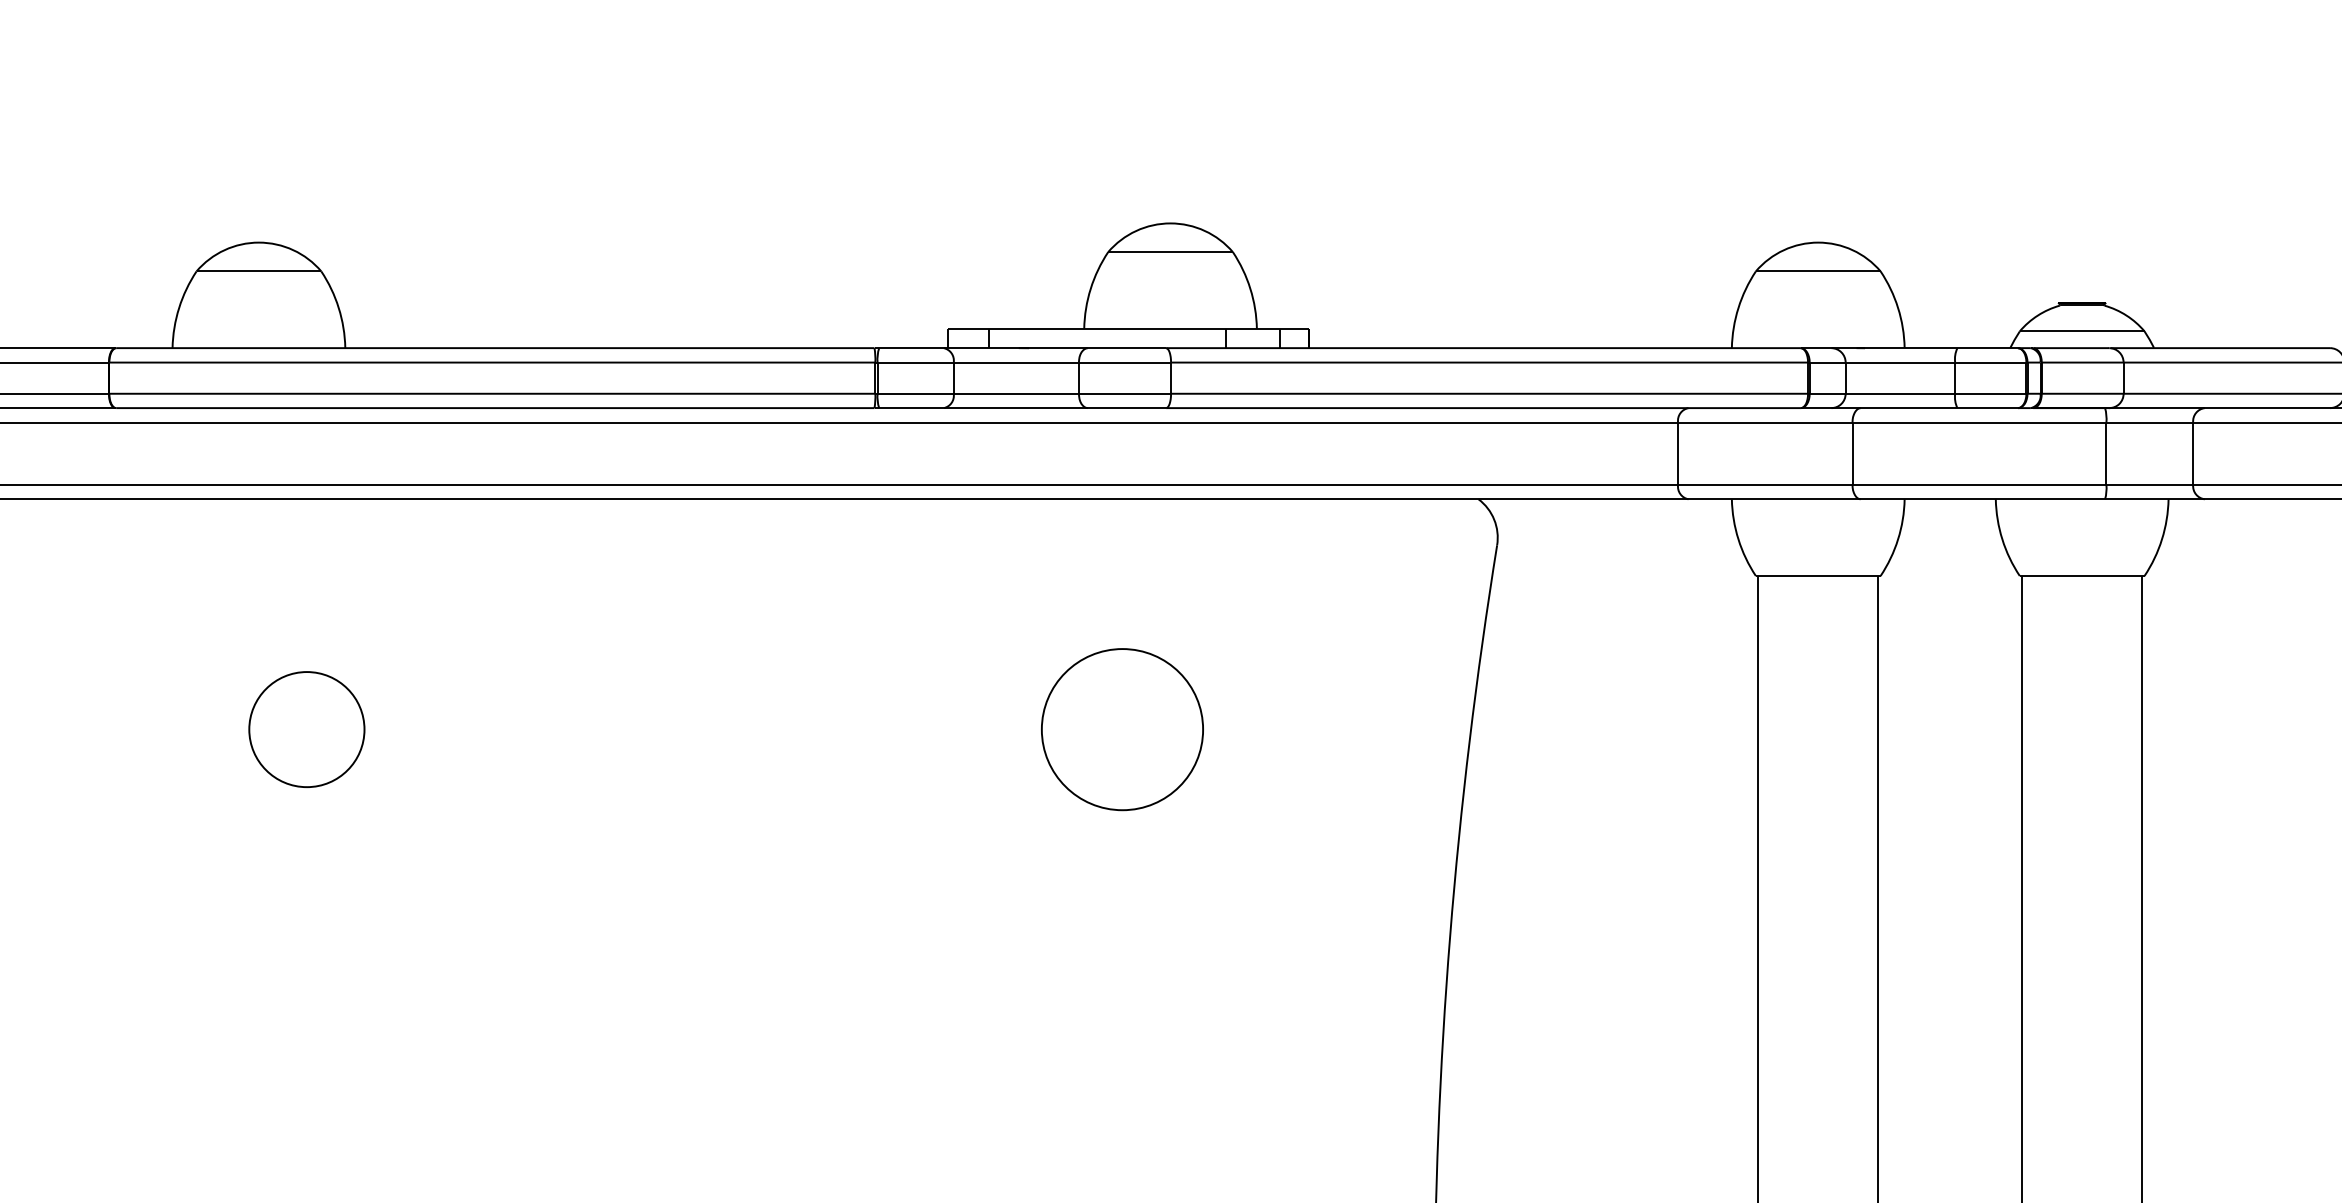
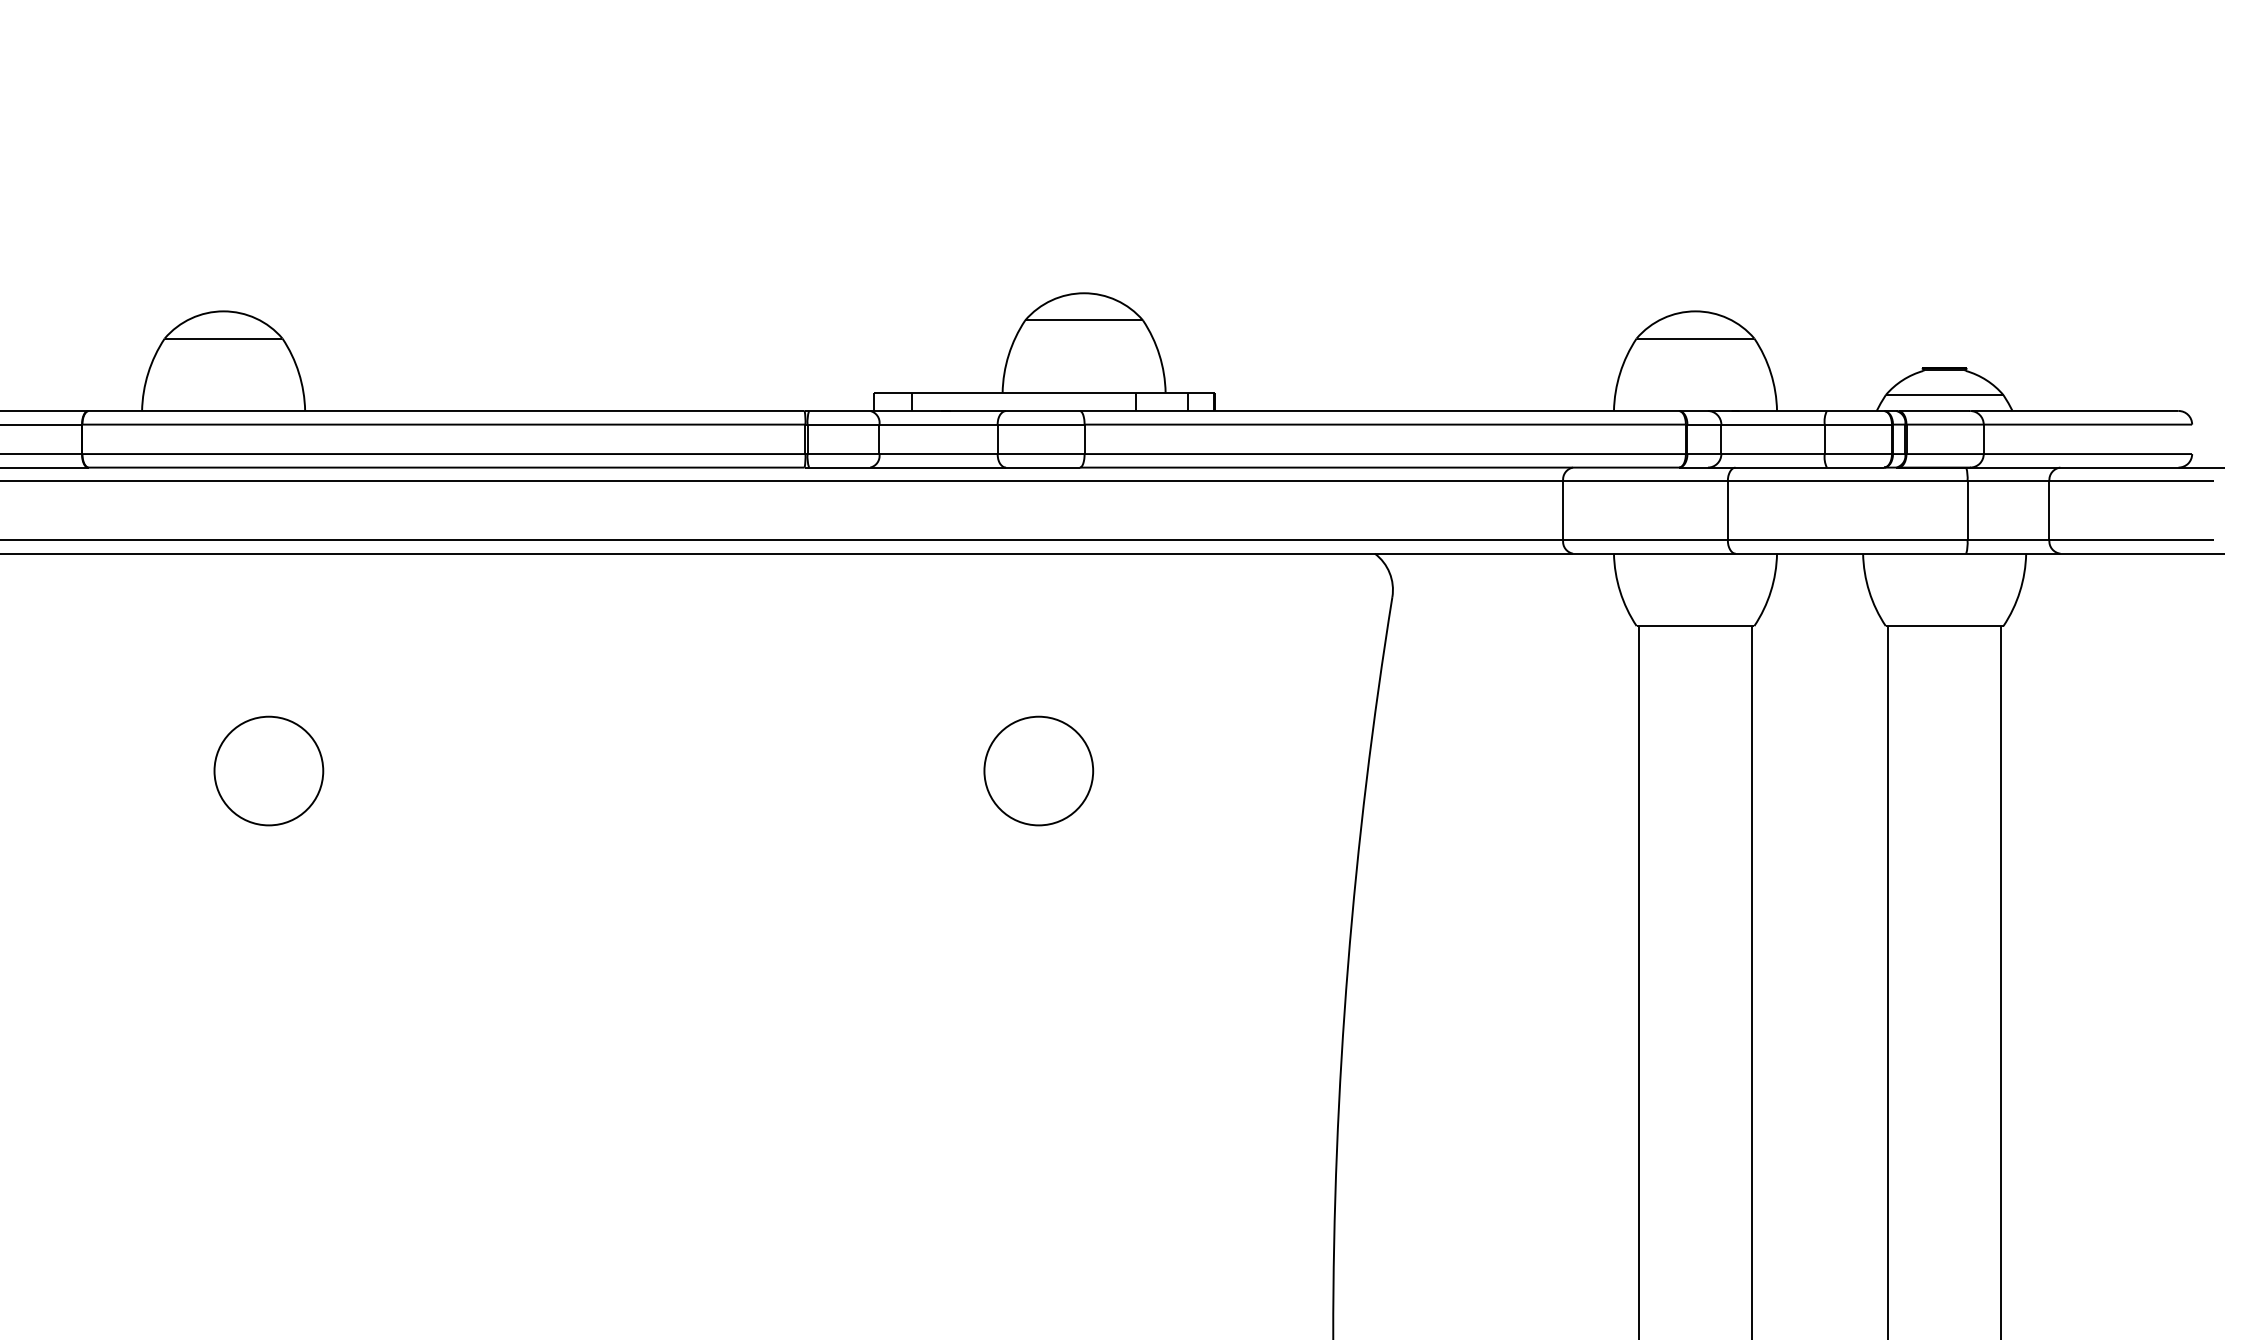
part: (1122, 729) -> (1038, 770), size x0.71

